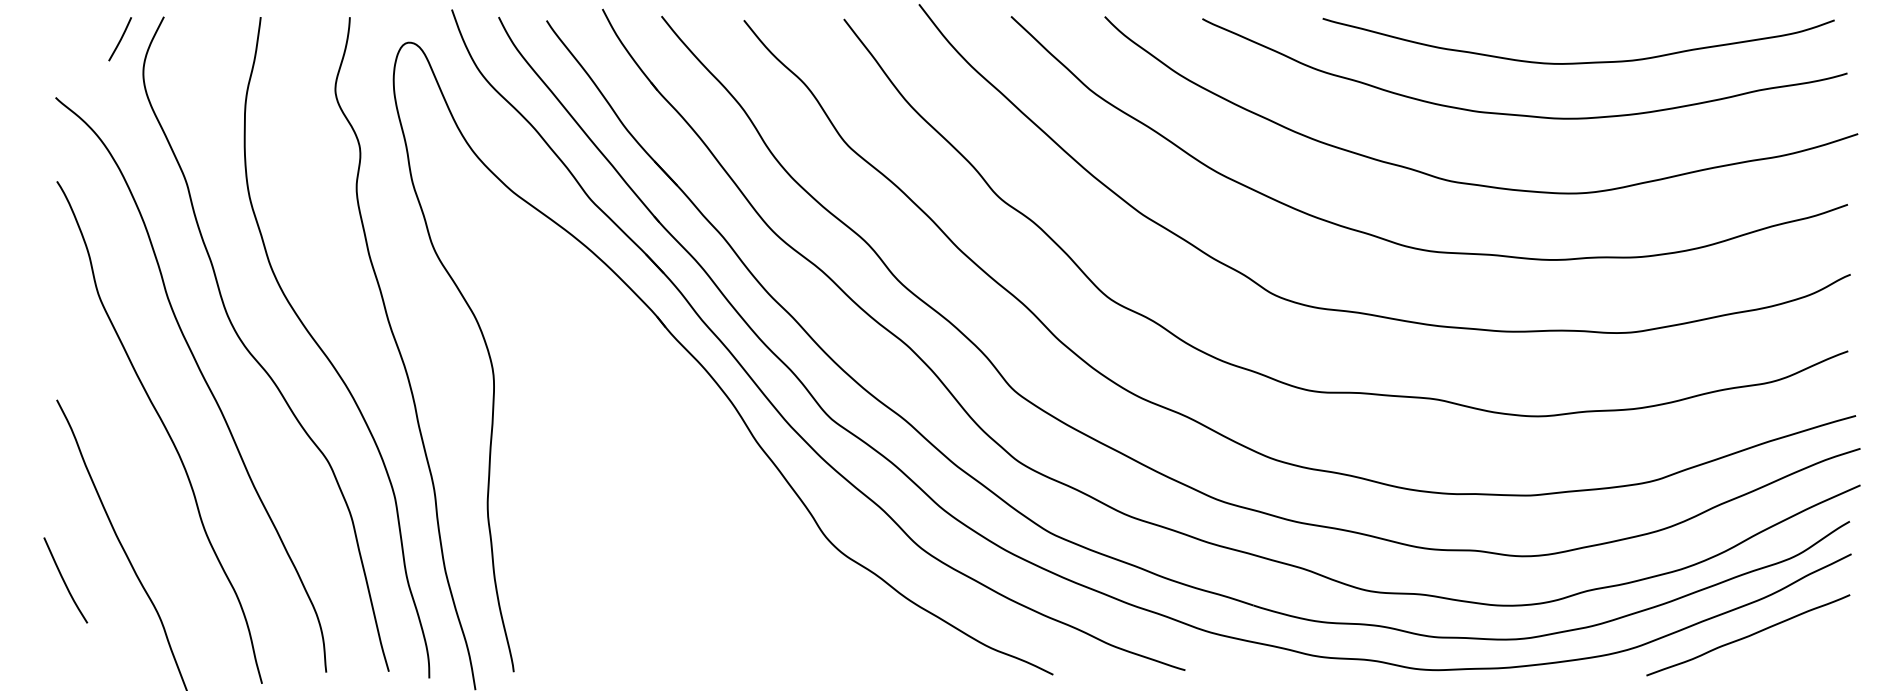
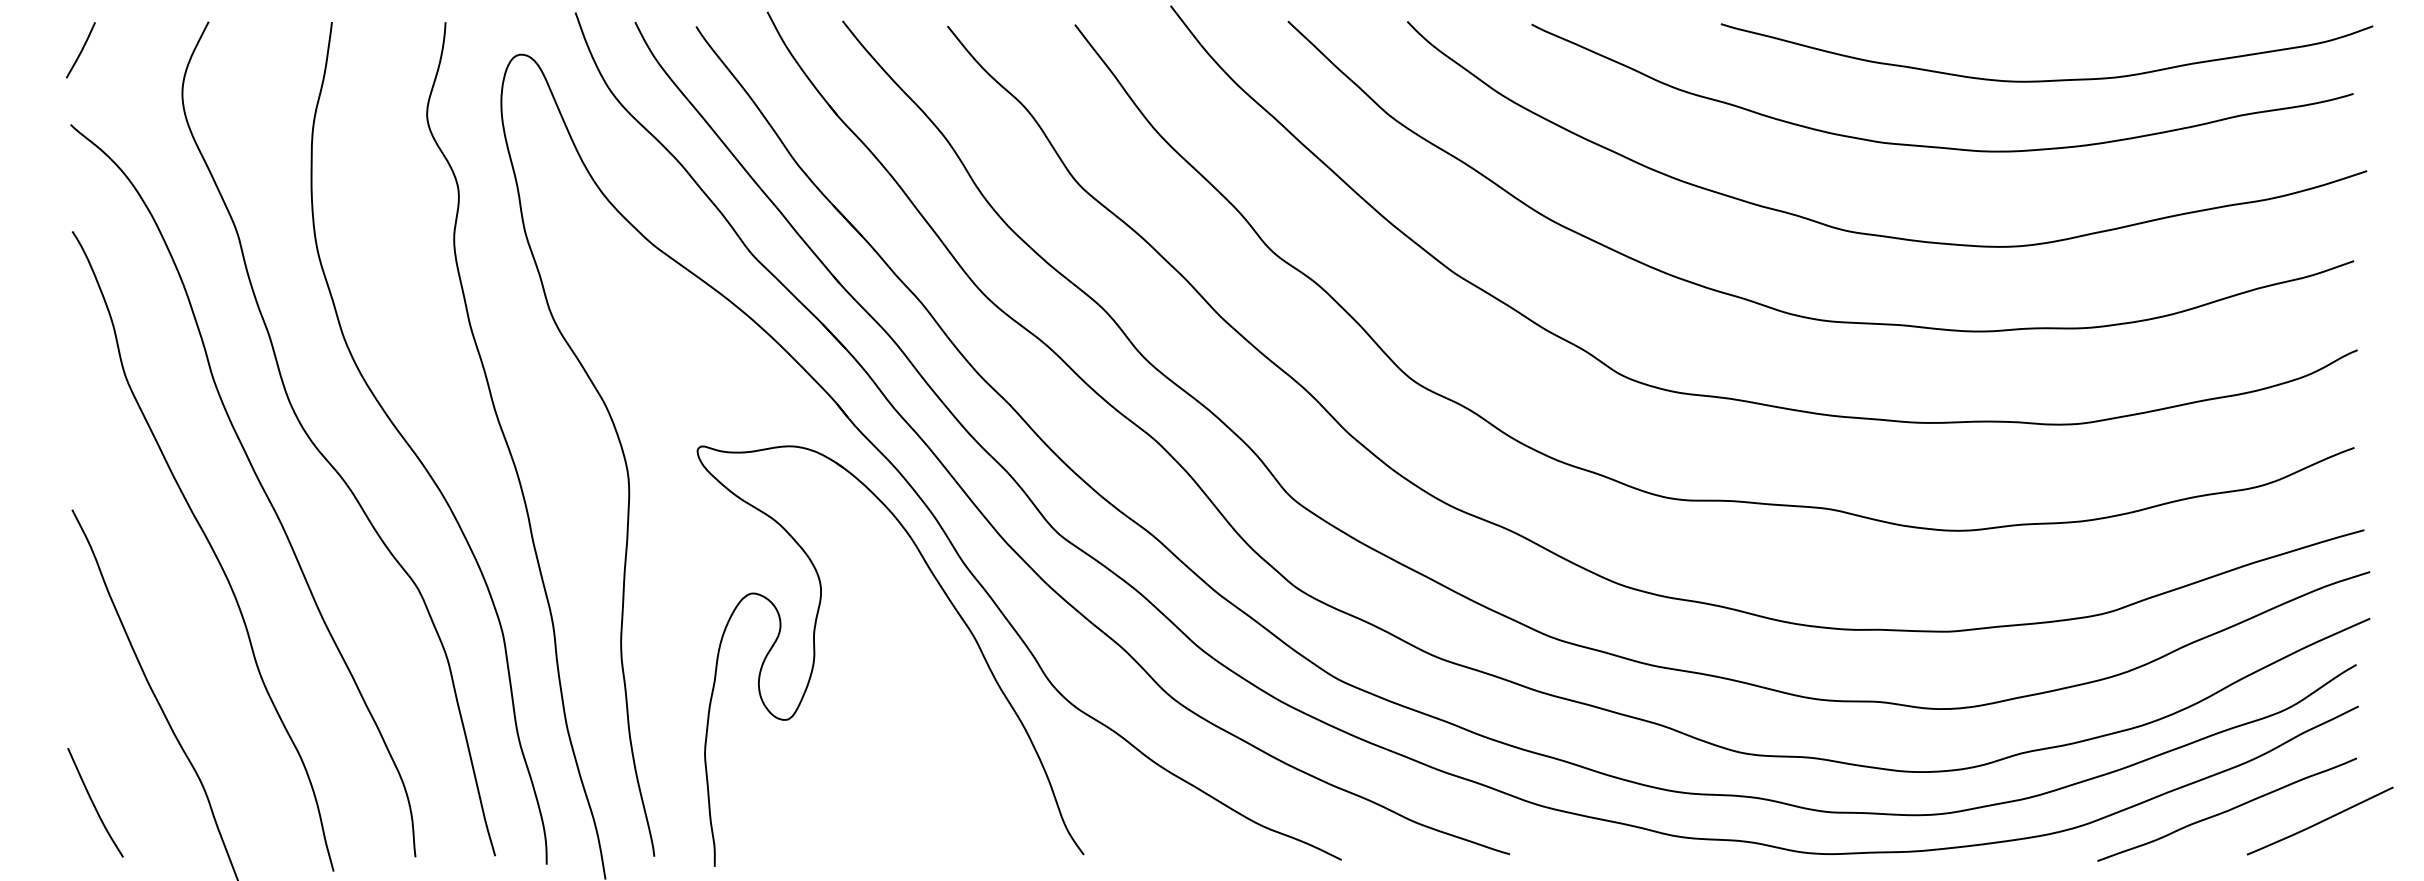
line: (119, 39) -> (80, 50), moved
curve: (1582, 62) -> (2052, 79), moved
part: (640, 514) -> (815, 655), added
curve: (64, 580) -> (94, 803), moved
line: (1820, 644) -> (2319, 821), added

